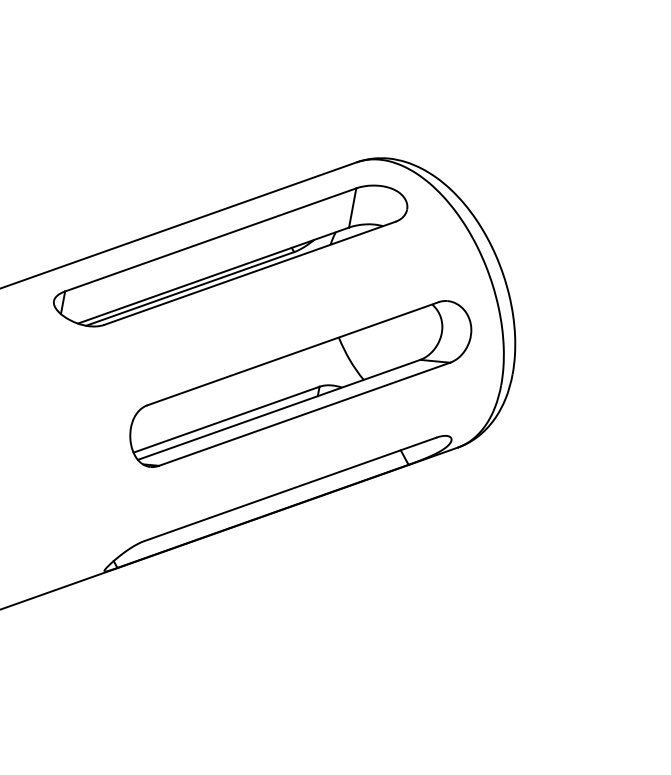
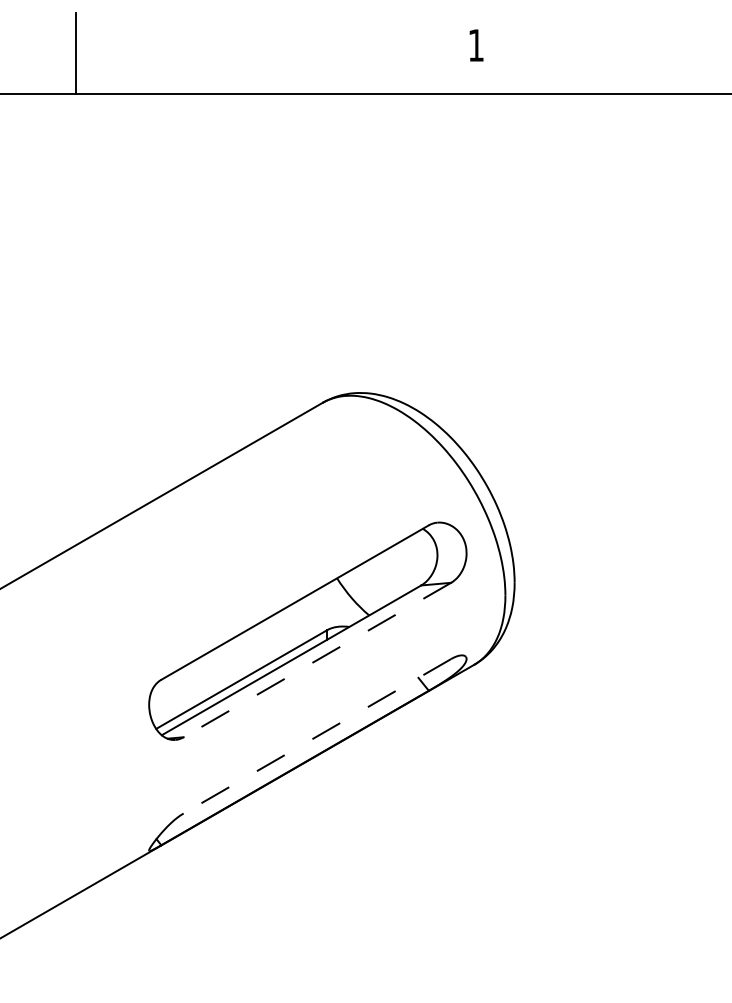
part: (230, 254) -> (215, 516), removed
line: (303, 414) -> (316, 660), solid -> dashed
line: (289, 489) -> (316, 736), solid -> dashed

